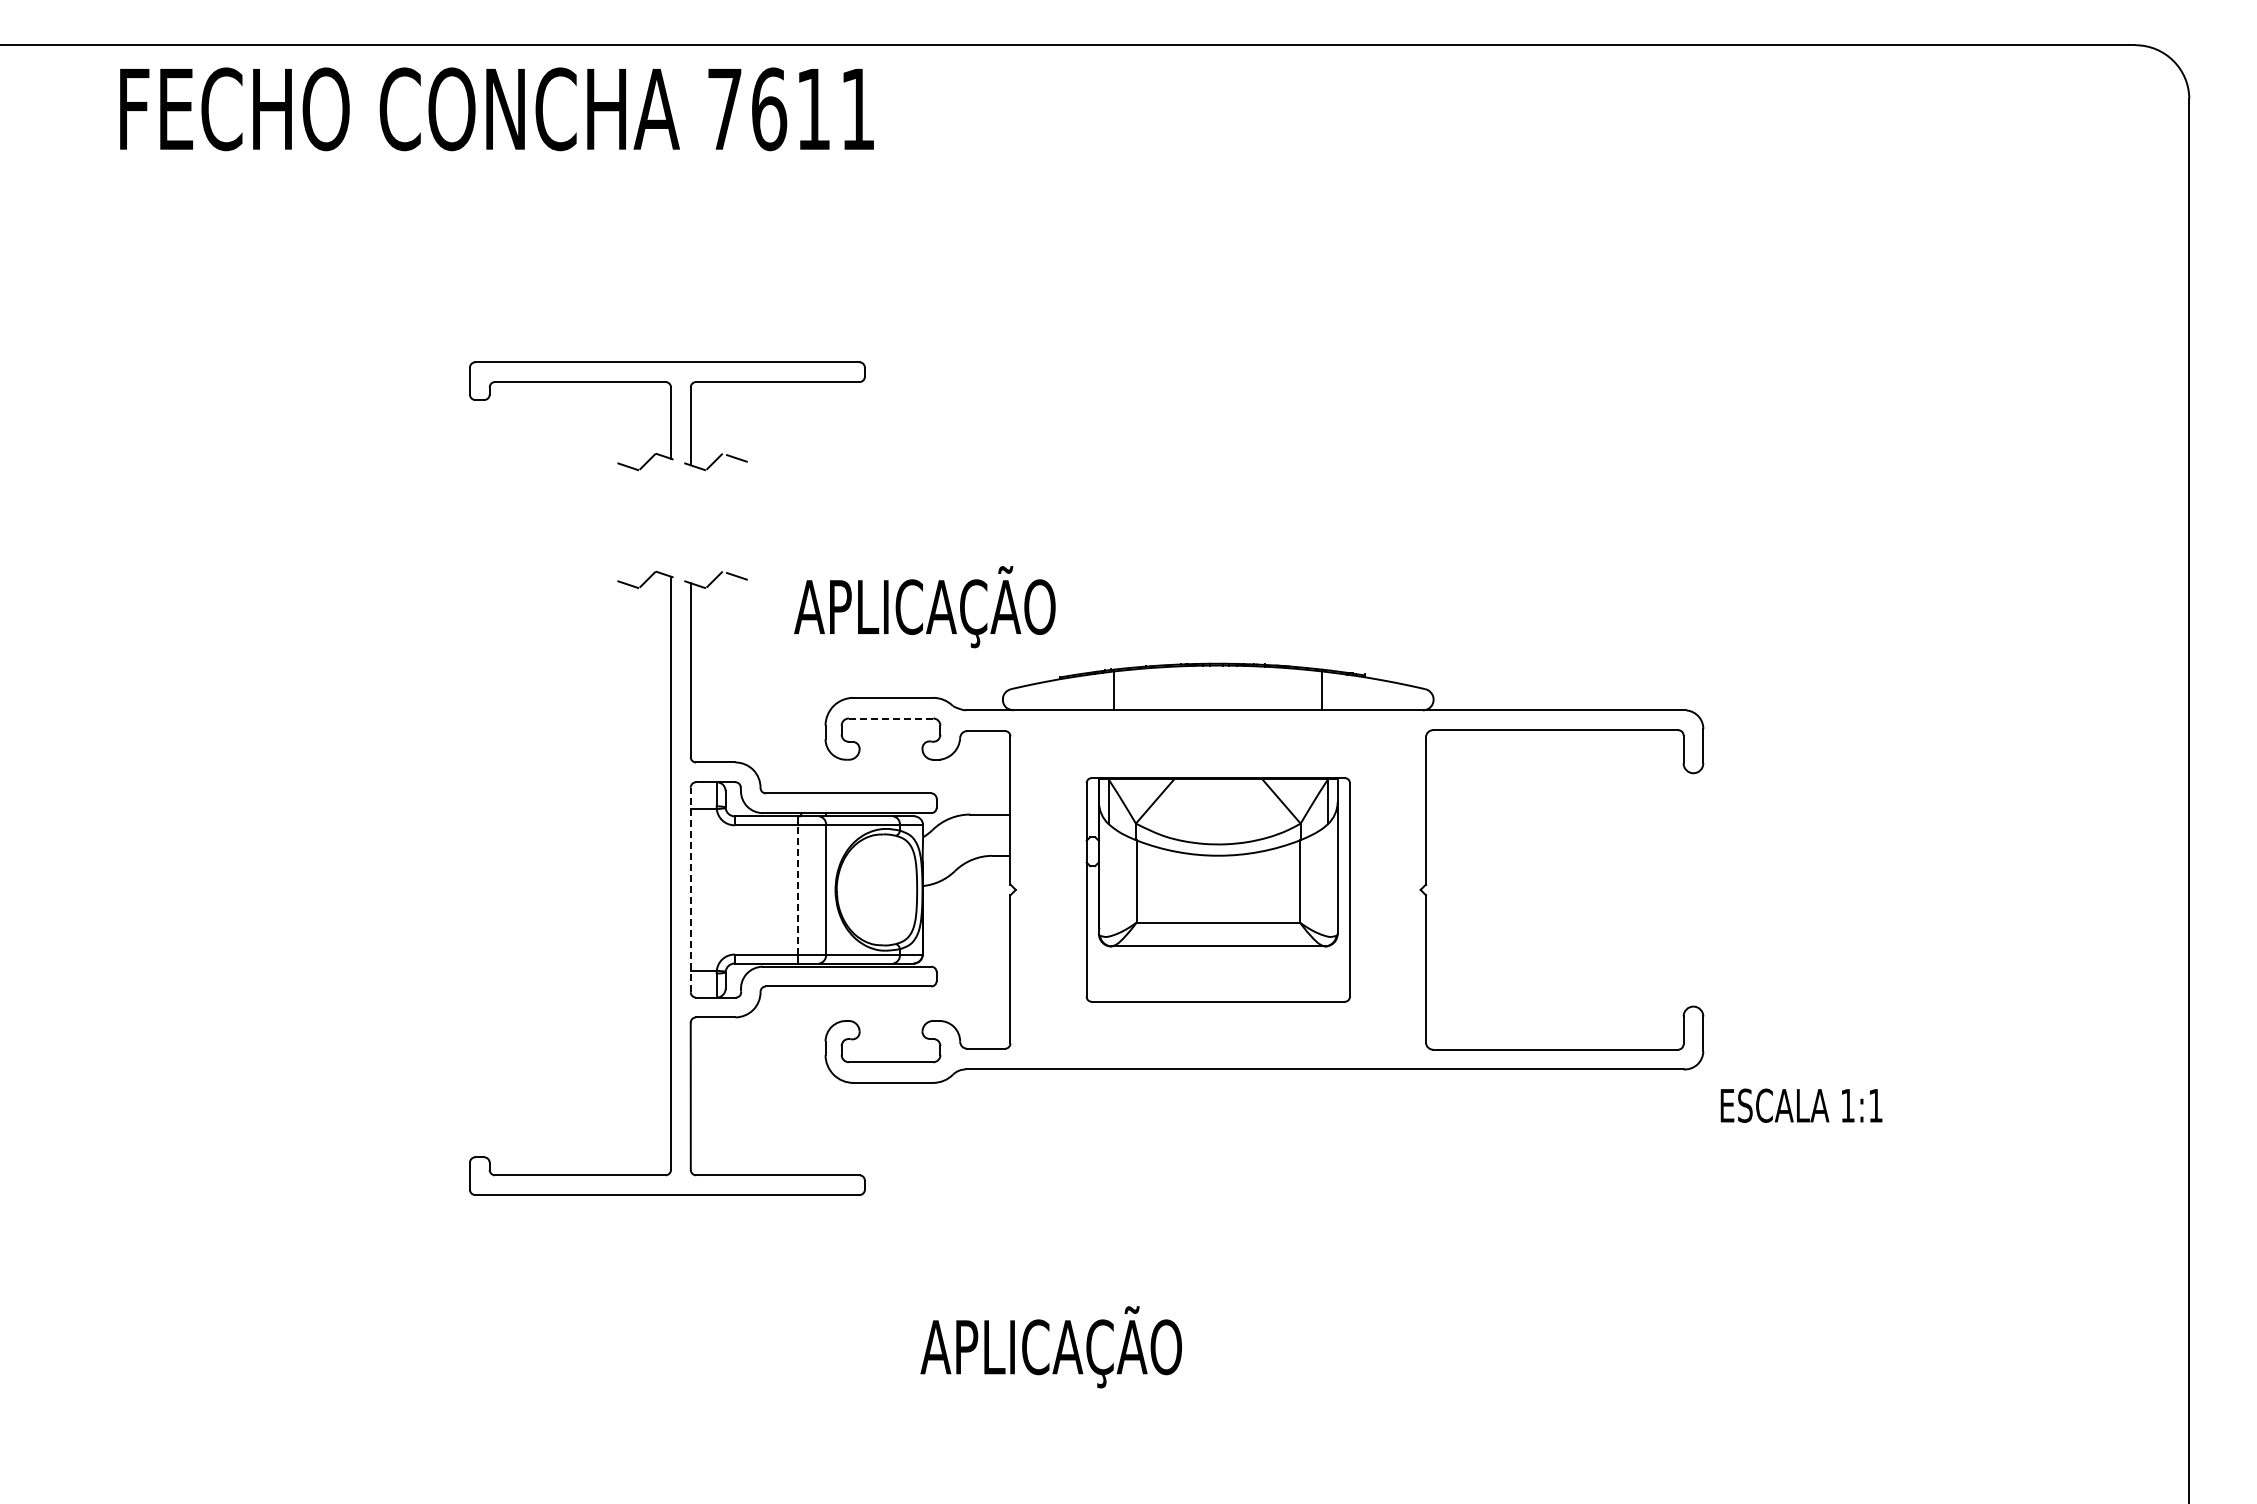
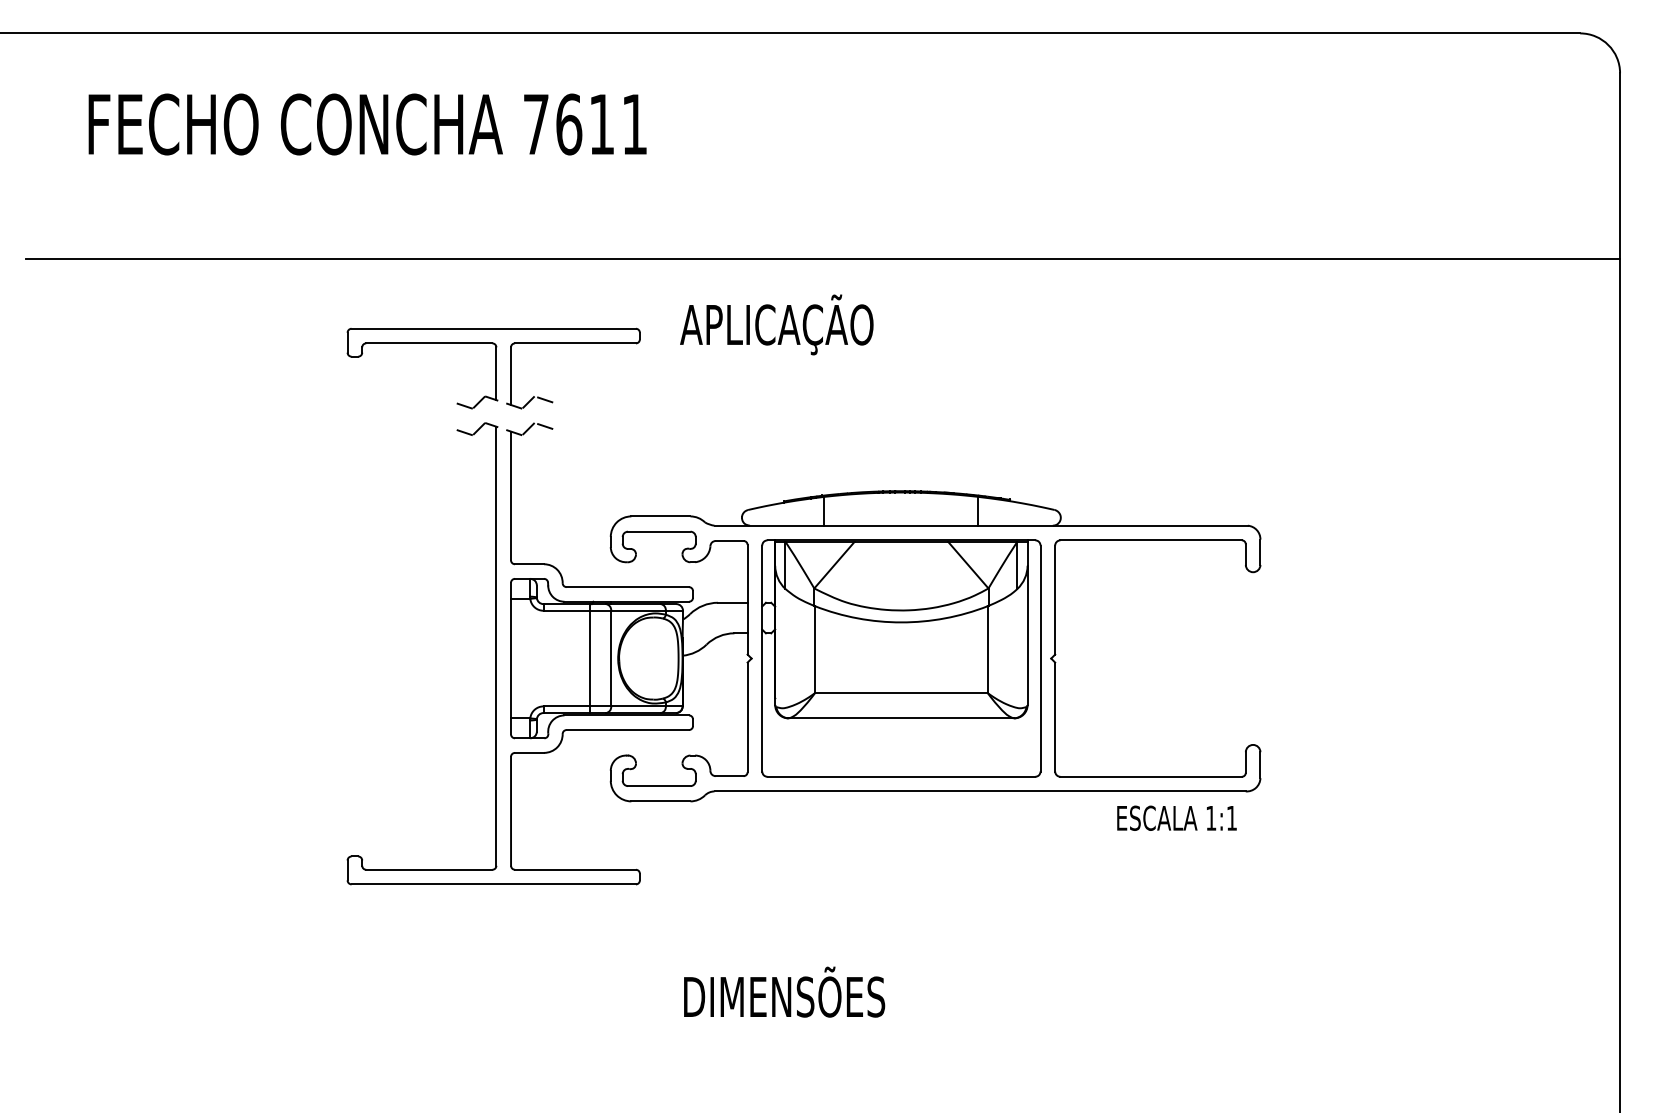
text: (496, 109) -> (367, 124), moved
line: (1112, 350) -> (823, 259), added
part: (667, 416) -> (493, 368), moved
text: (924, 607) -> (776, 325), moved
line: (890, 718) -> (658, 531), dashed -> solid
line: (690, 889) -> (510, 658), dashed -> solid
line: (798, 889) -> (590, 658), dashed -> solid
part: (1218, 889) -> (901, 658), size x1.43
text: (1801, 1105) -> (1176, 818), moved
text: (1058, 1347) -> (783, 997), APLICAÇÃO -> DIMENSÕES

